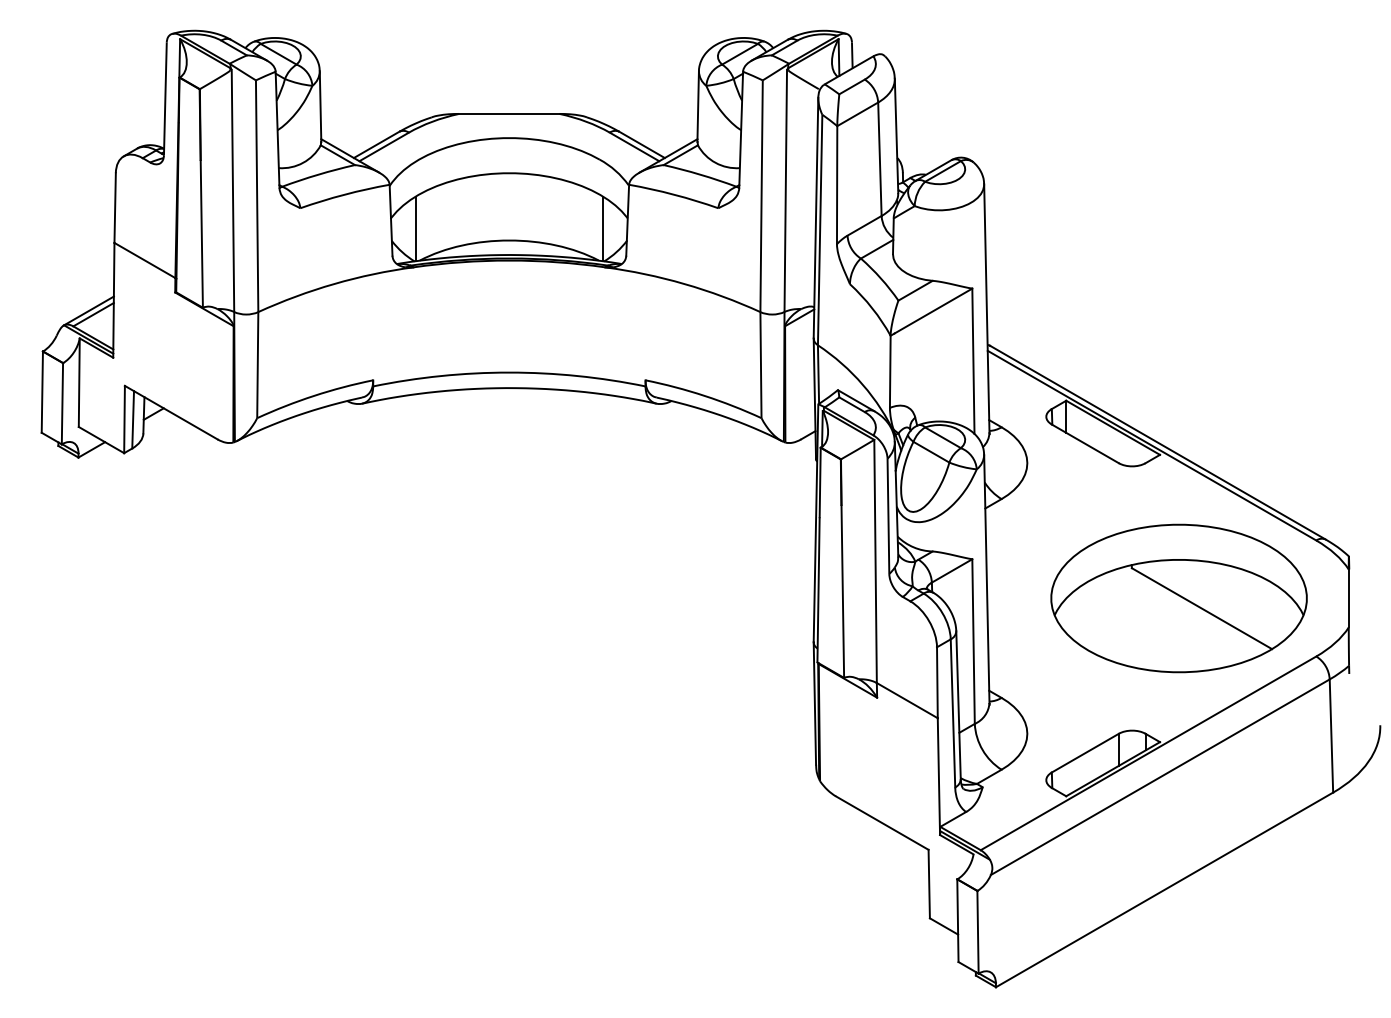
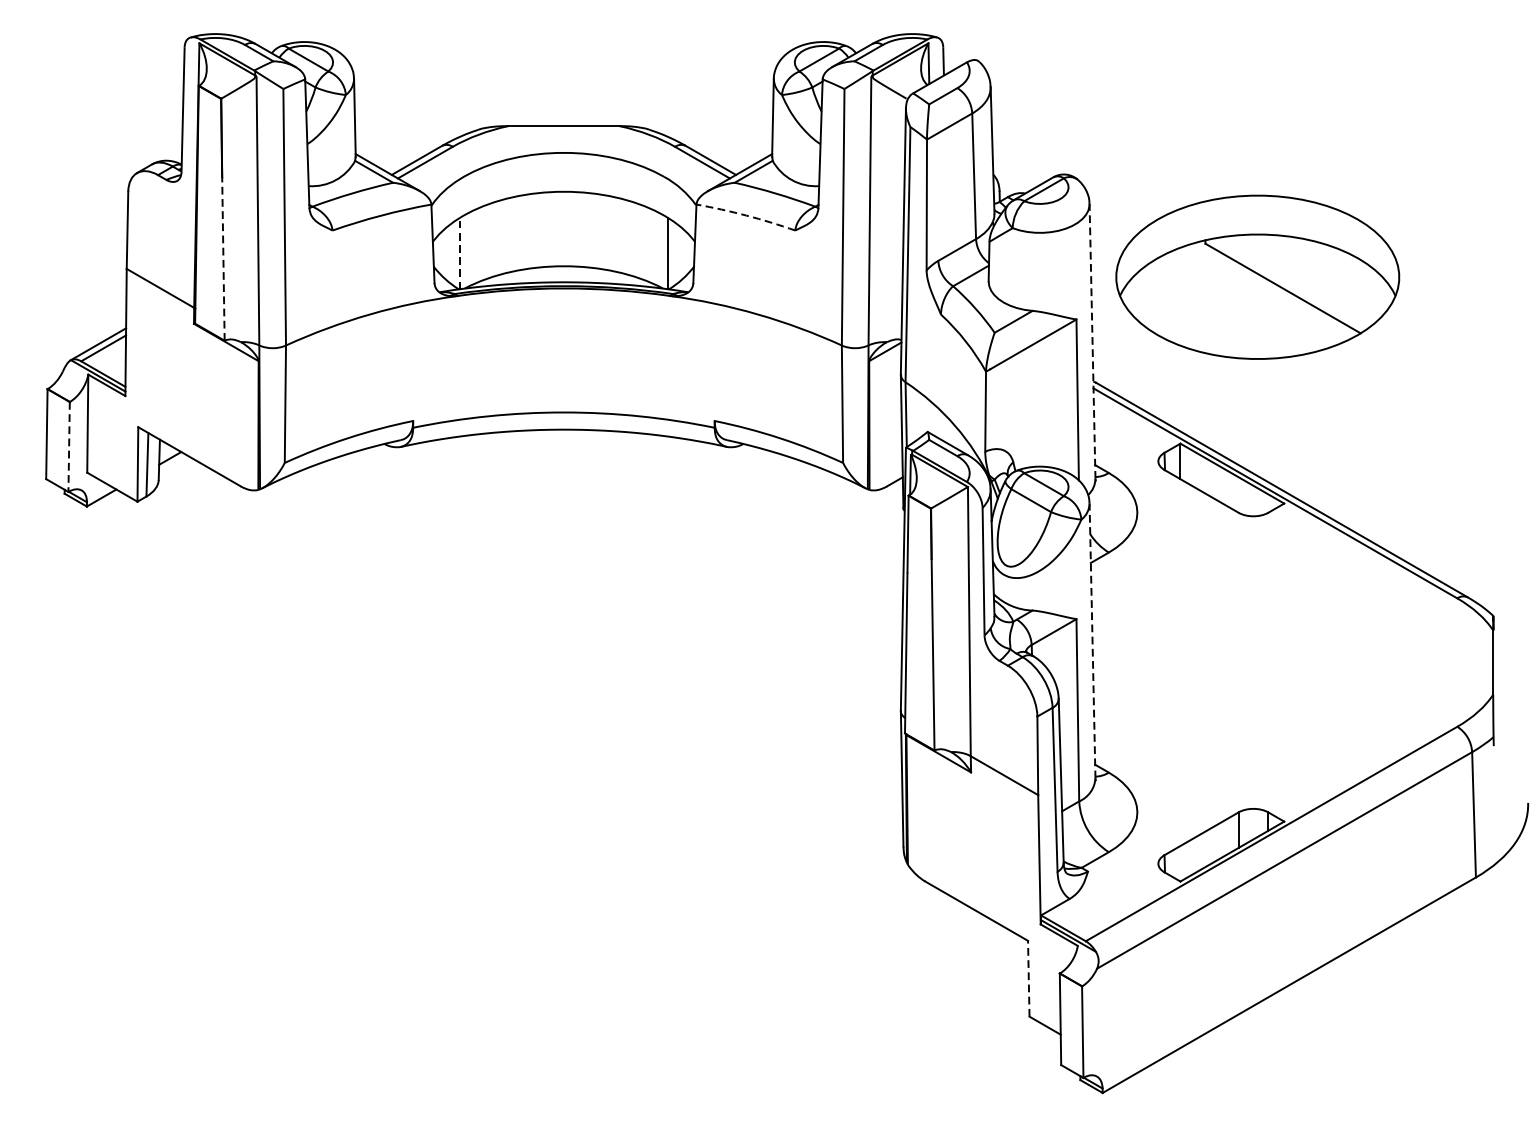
arc: (674, 194) -> (746, 215), solid -> dashed
line: (415, 228) -> (460, 252), solid -> dashed
line: (201, 234) -> (223, 259), solid -> dashed
line: (986, 307) -> (1092, 340), solid -> dashed
line: (62, 403) -> (69, 446), solid -> dashed
line: (986, 578) -> (1092, 640), solid -> dashed
part: (1178, 598) -> (1257, 277), moved
line: (929, 883) -> (1029, 978), solid -> dashed

